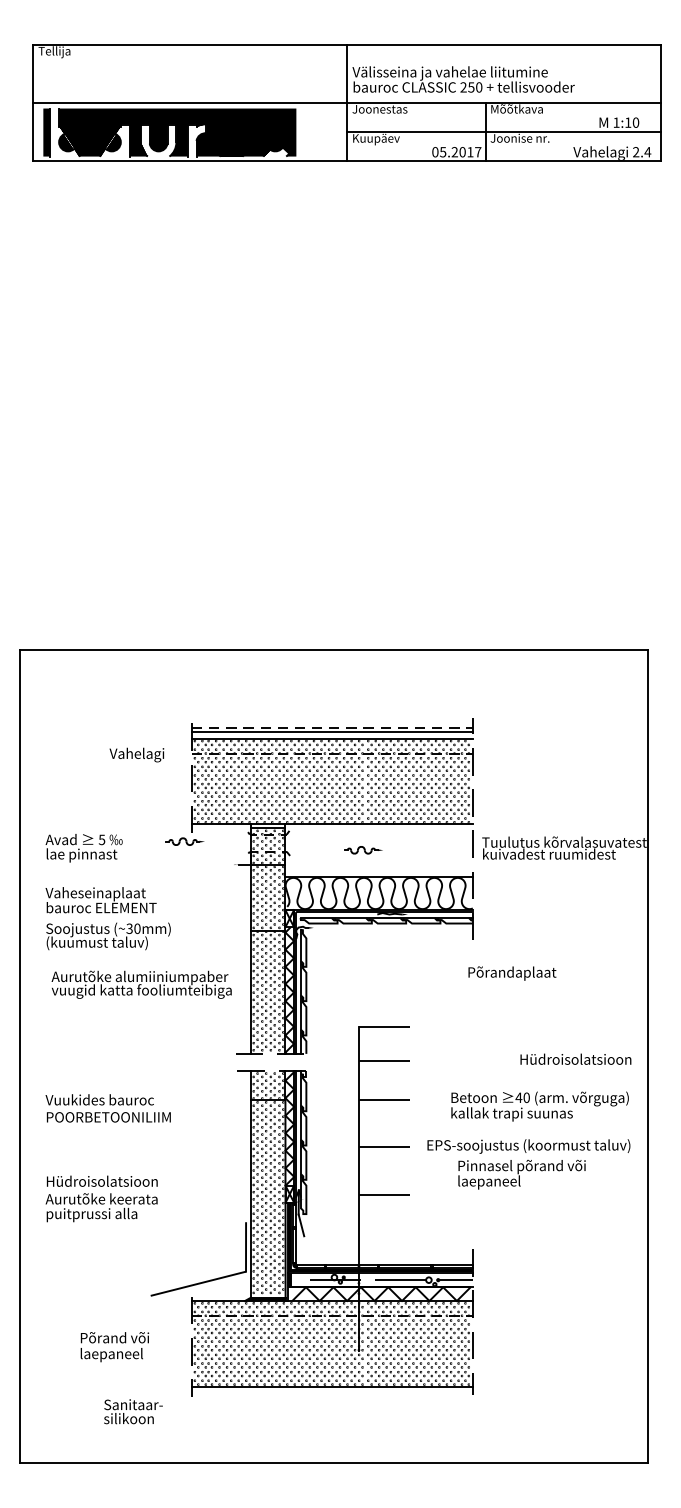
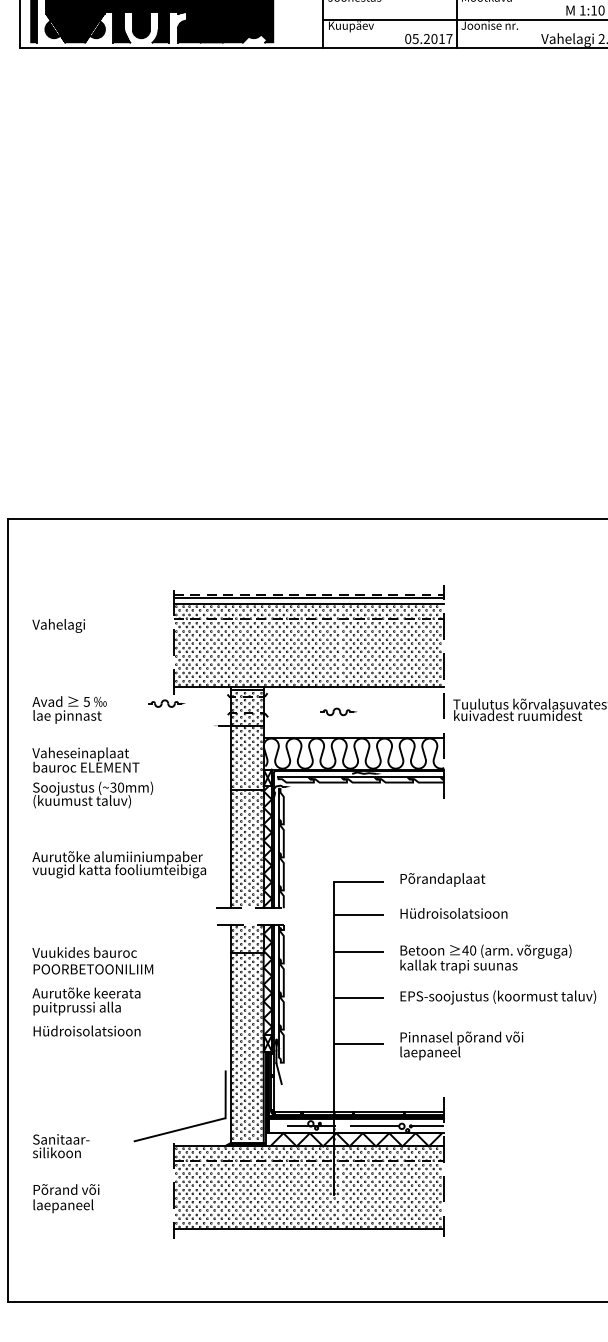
text: (136, 754) -> (58, 625), moved
text: (512, 973) -> (442, 879), moved
text: (141, 984) -> (119, 864), moved
text: (575, 1058) -> (453, 912), moved
text: (539, 1106) -> (485, 958), moved
text: (521, 1174) -> (461, 1045), moved
text: (101, 1207) -> (86, 1001), moved
text: (114, 1347) -> (66, 1198), moved
text: (133, 1411) -> (61, 1145), moved

